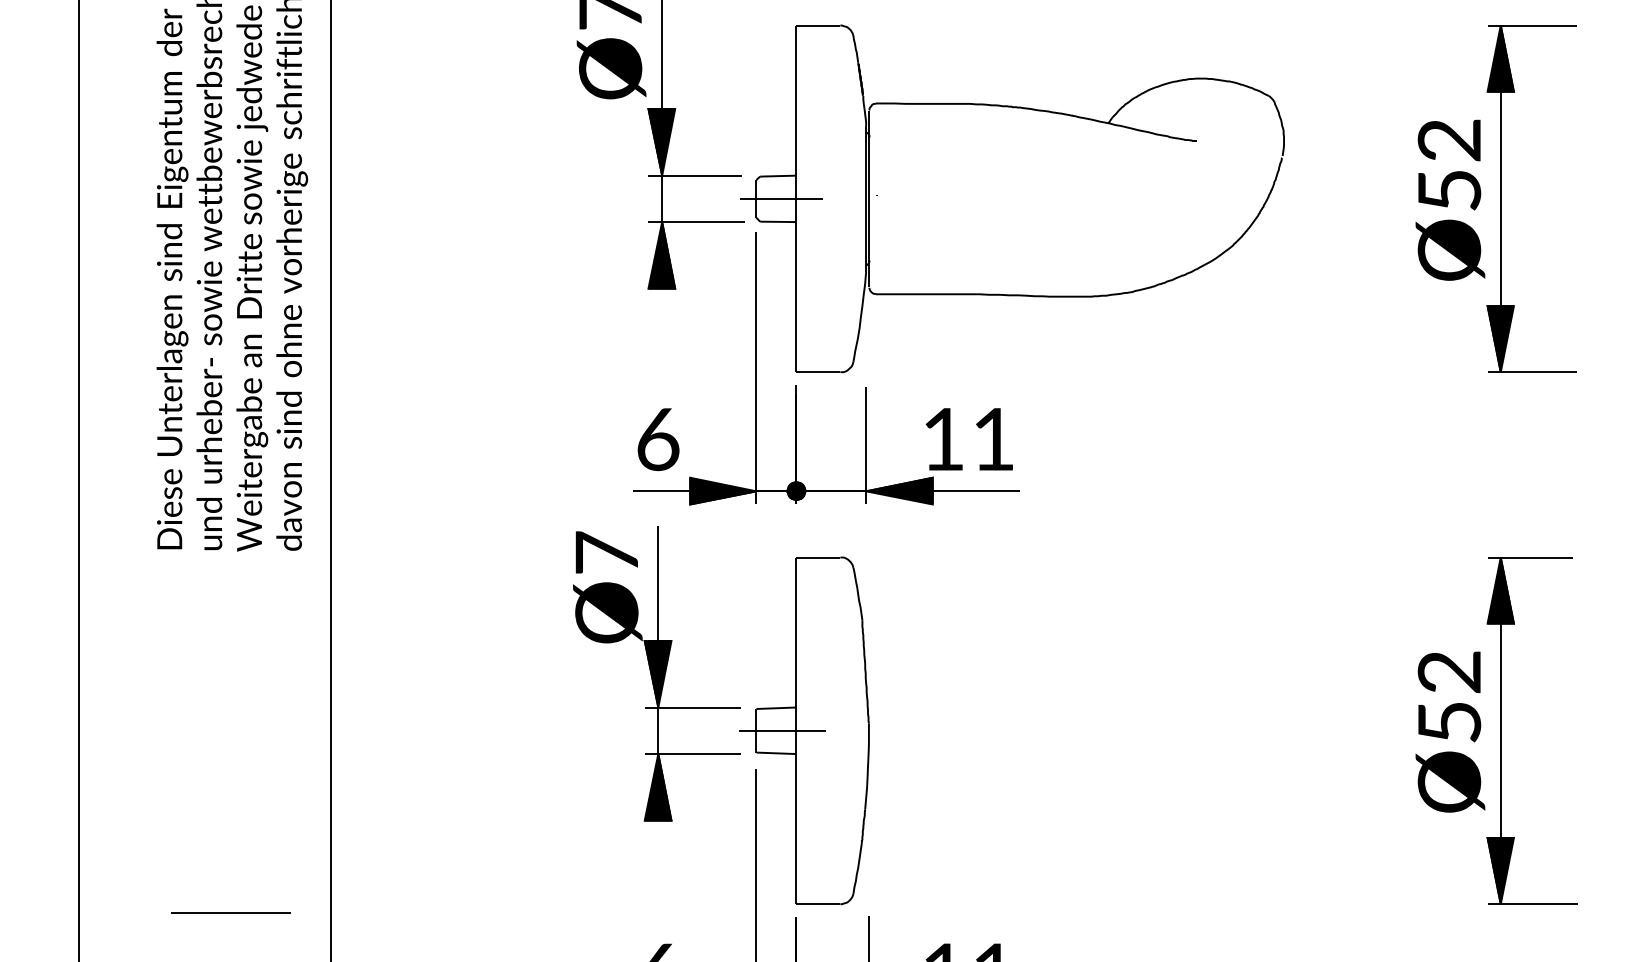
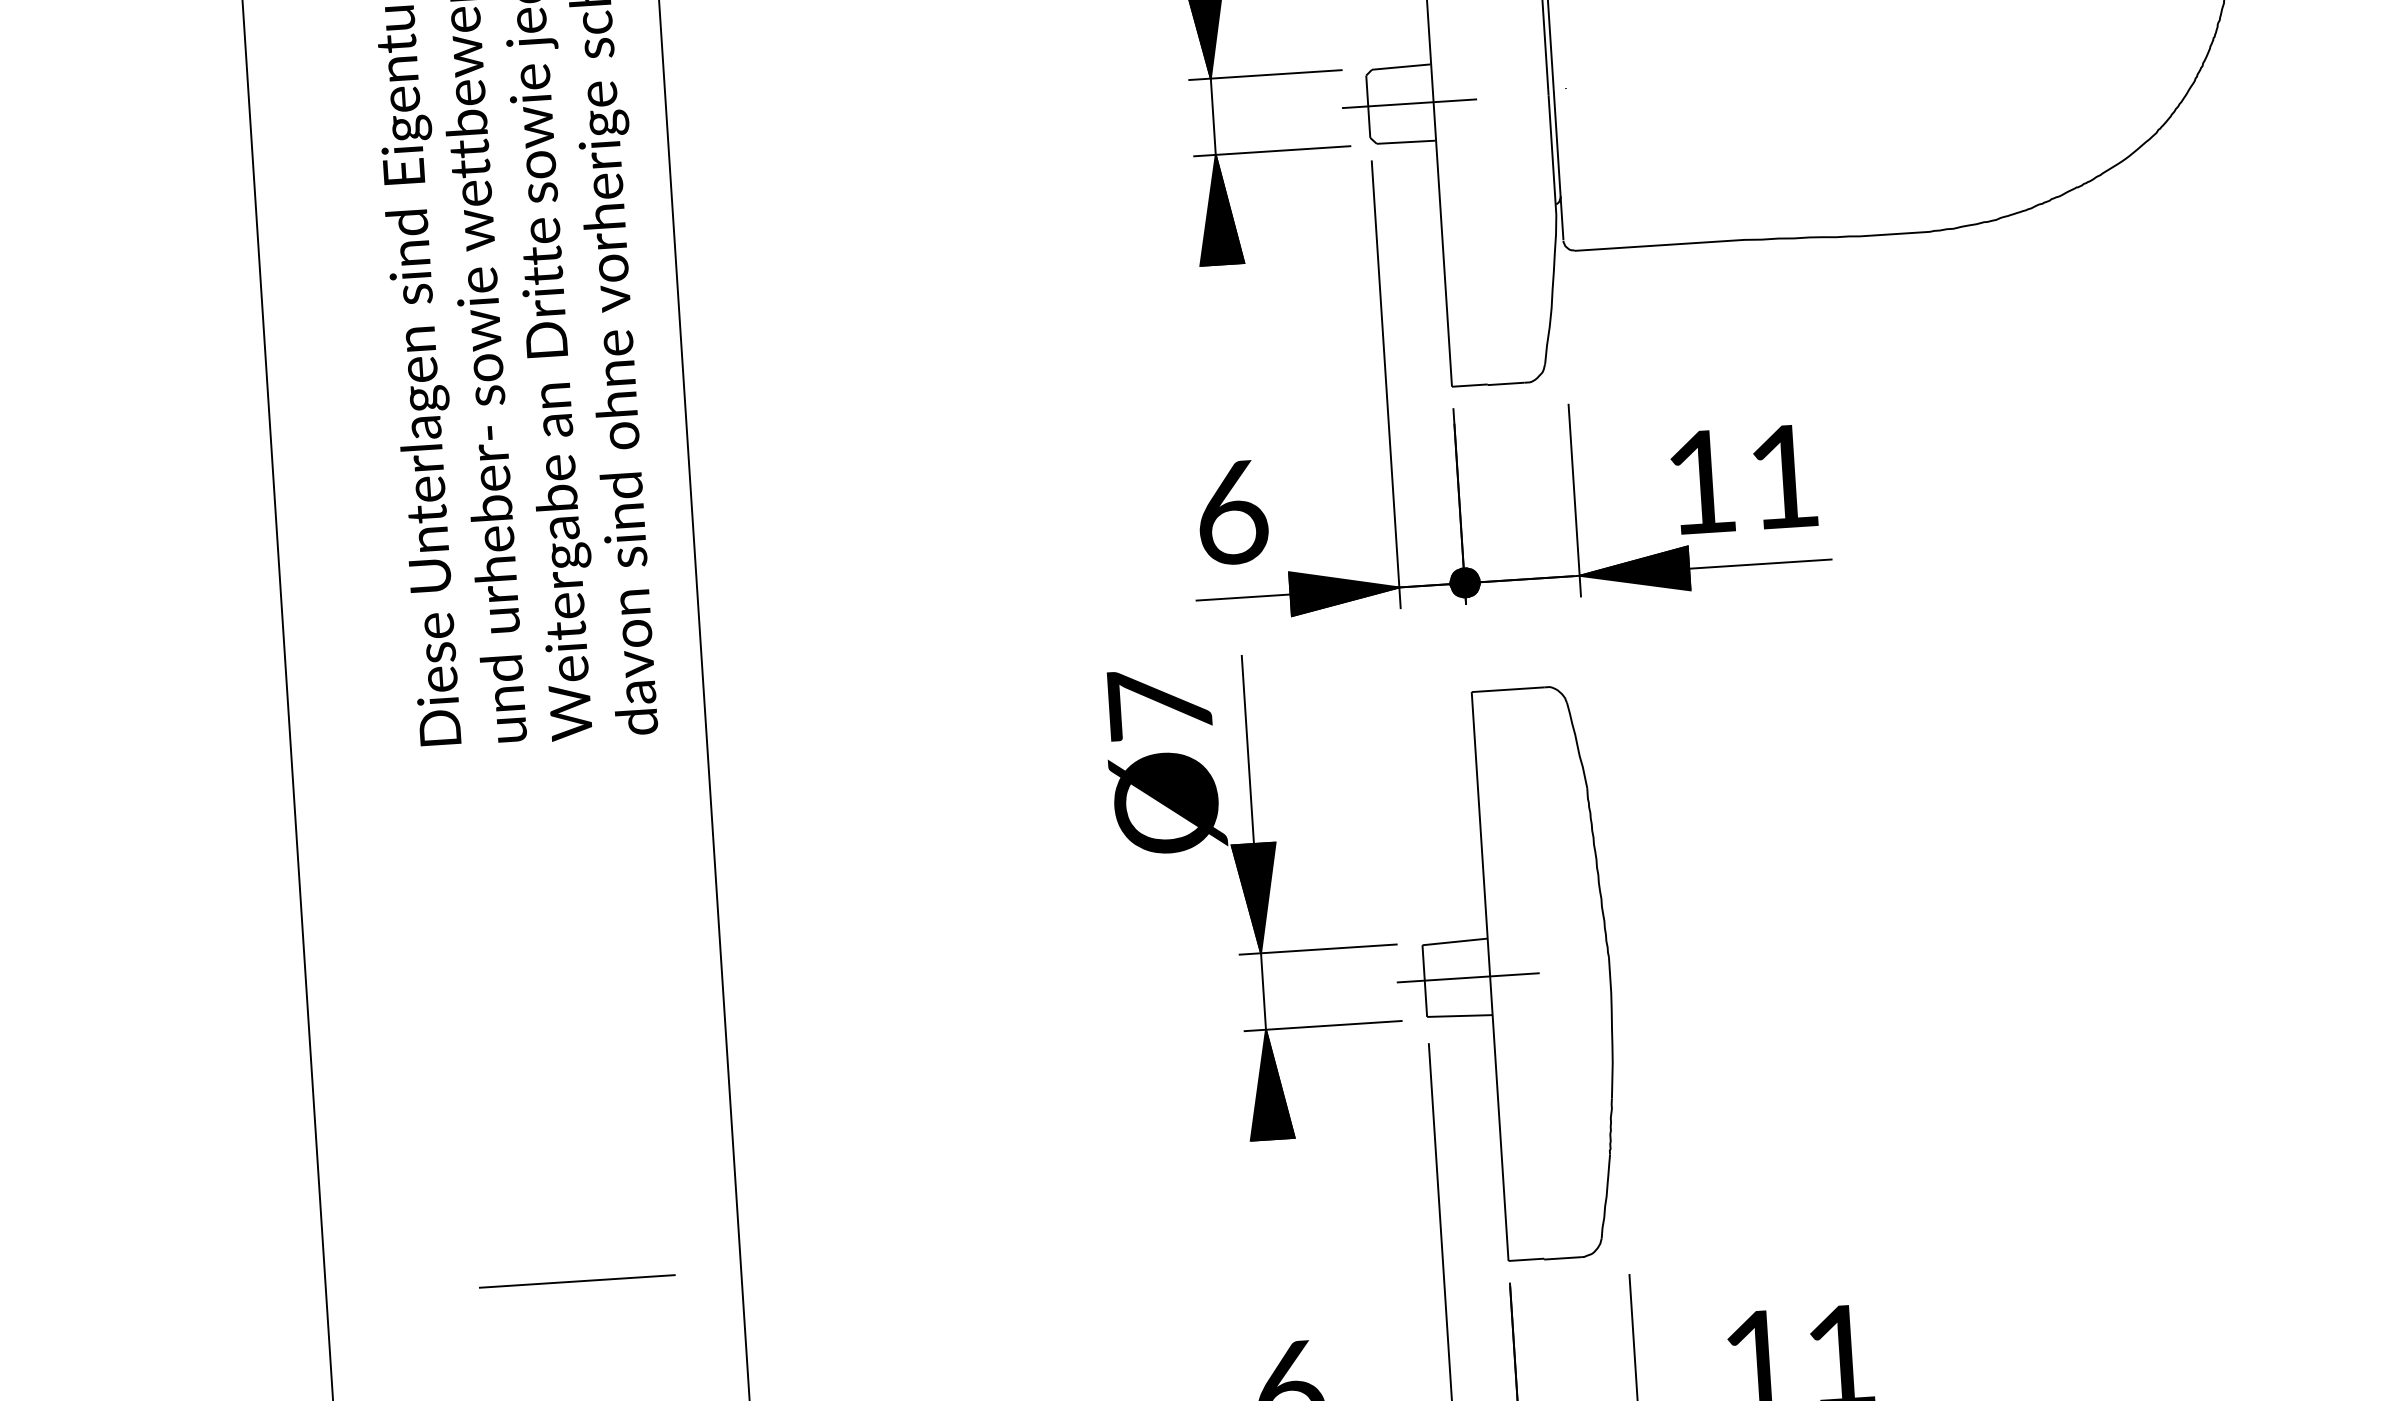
line: (230, 912) -> (576, 1281), moved

